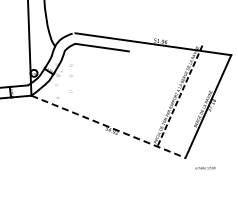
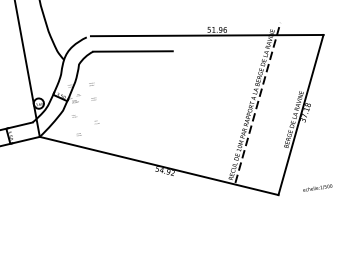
line: (108, 127) -> (159, 166), dashed -> solid
text: (205, 168) -> (317, 188), moved

